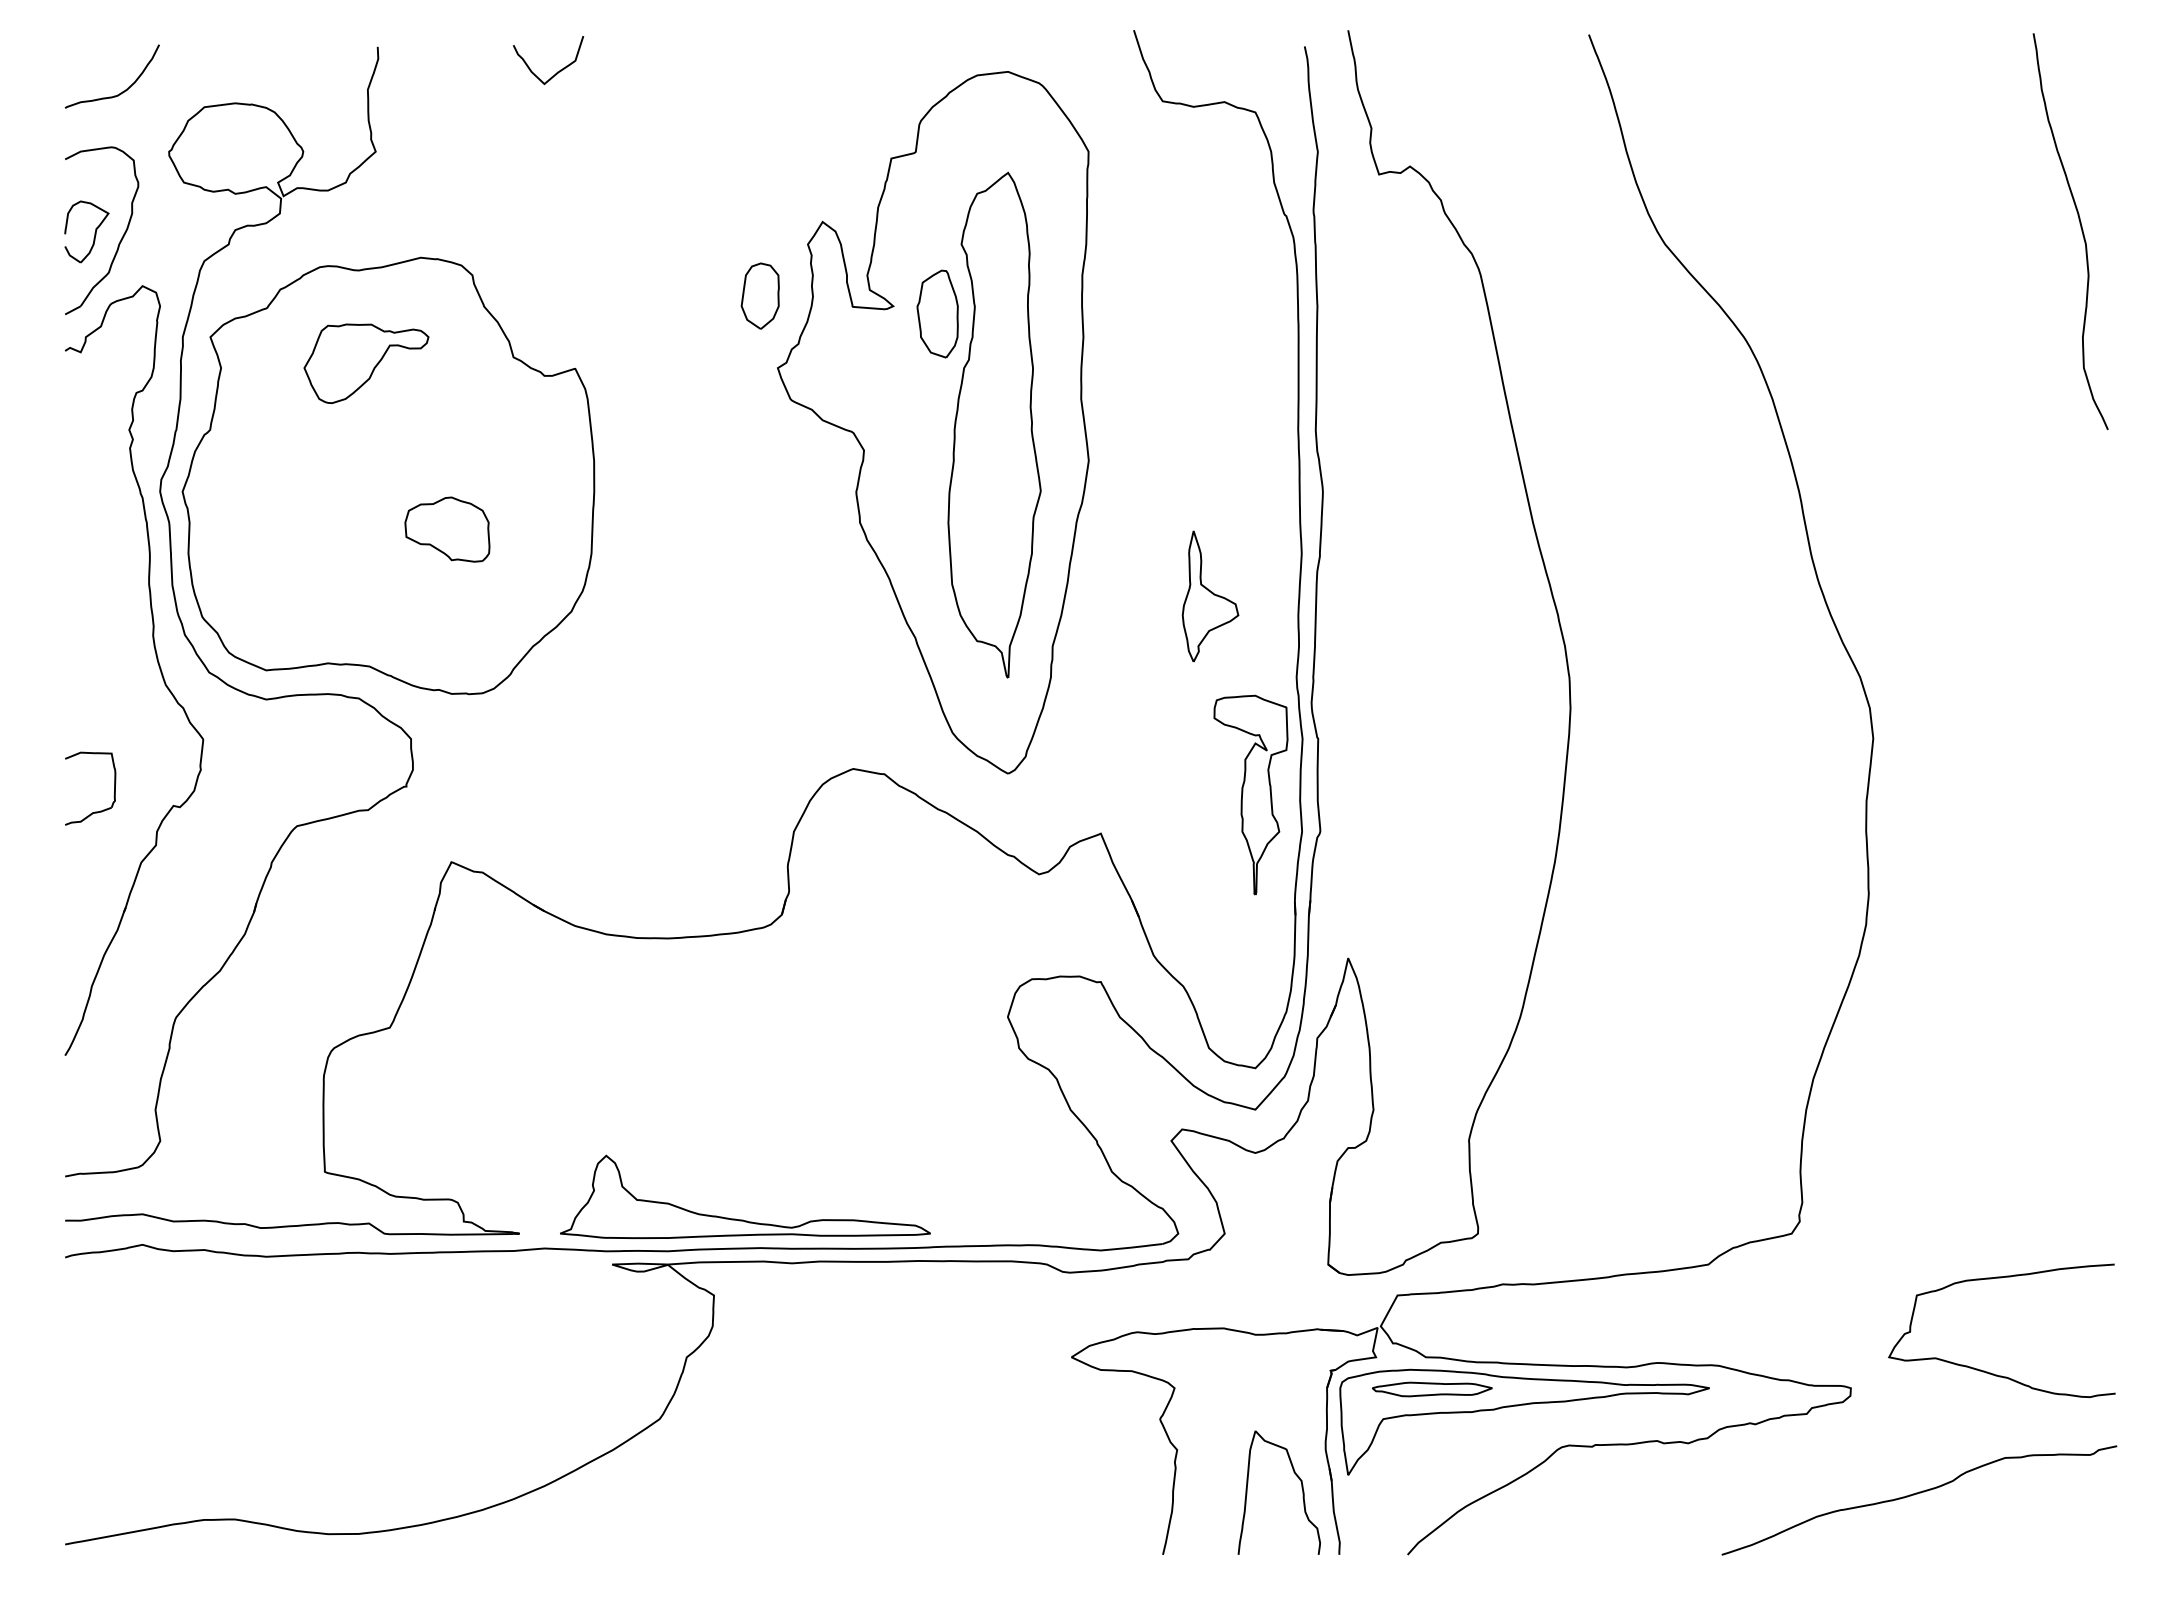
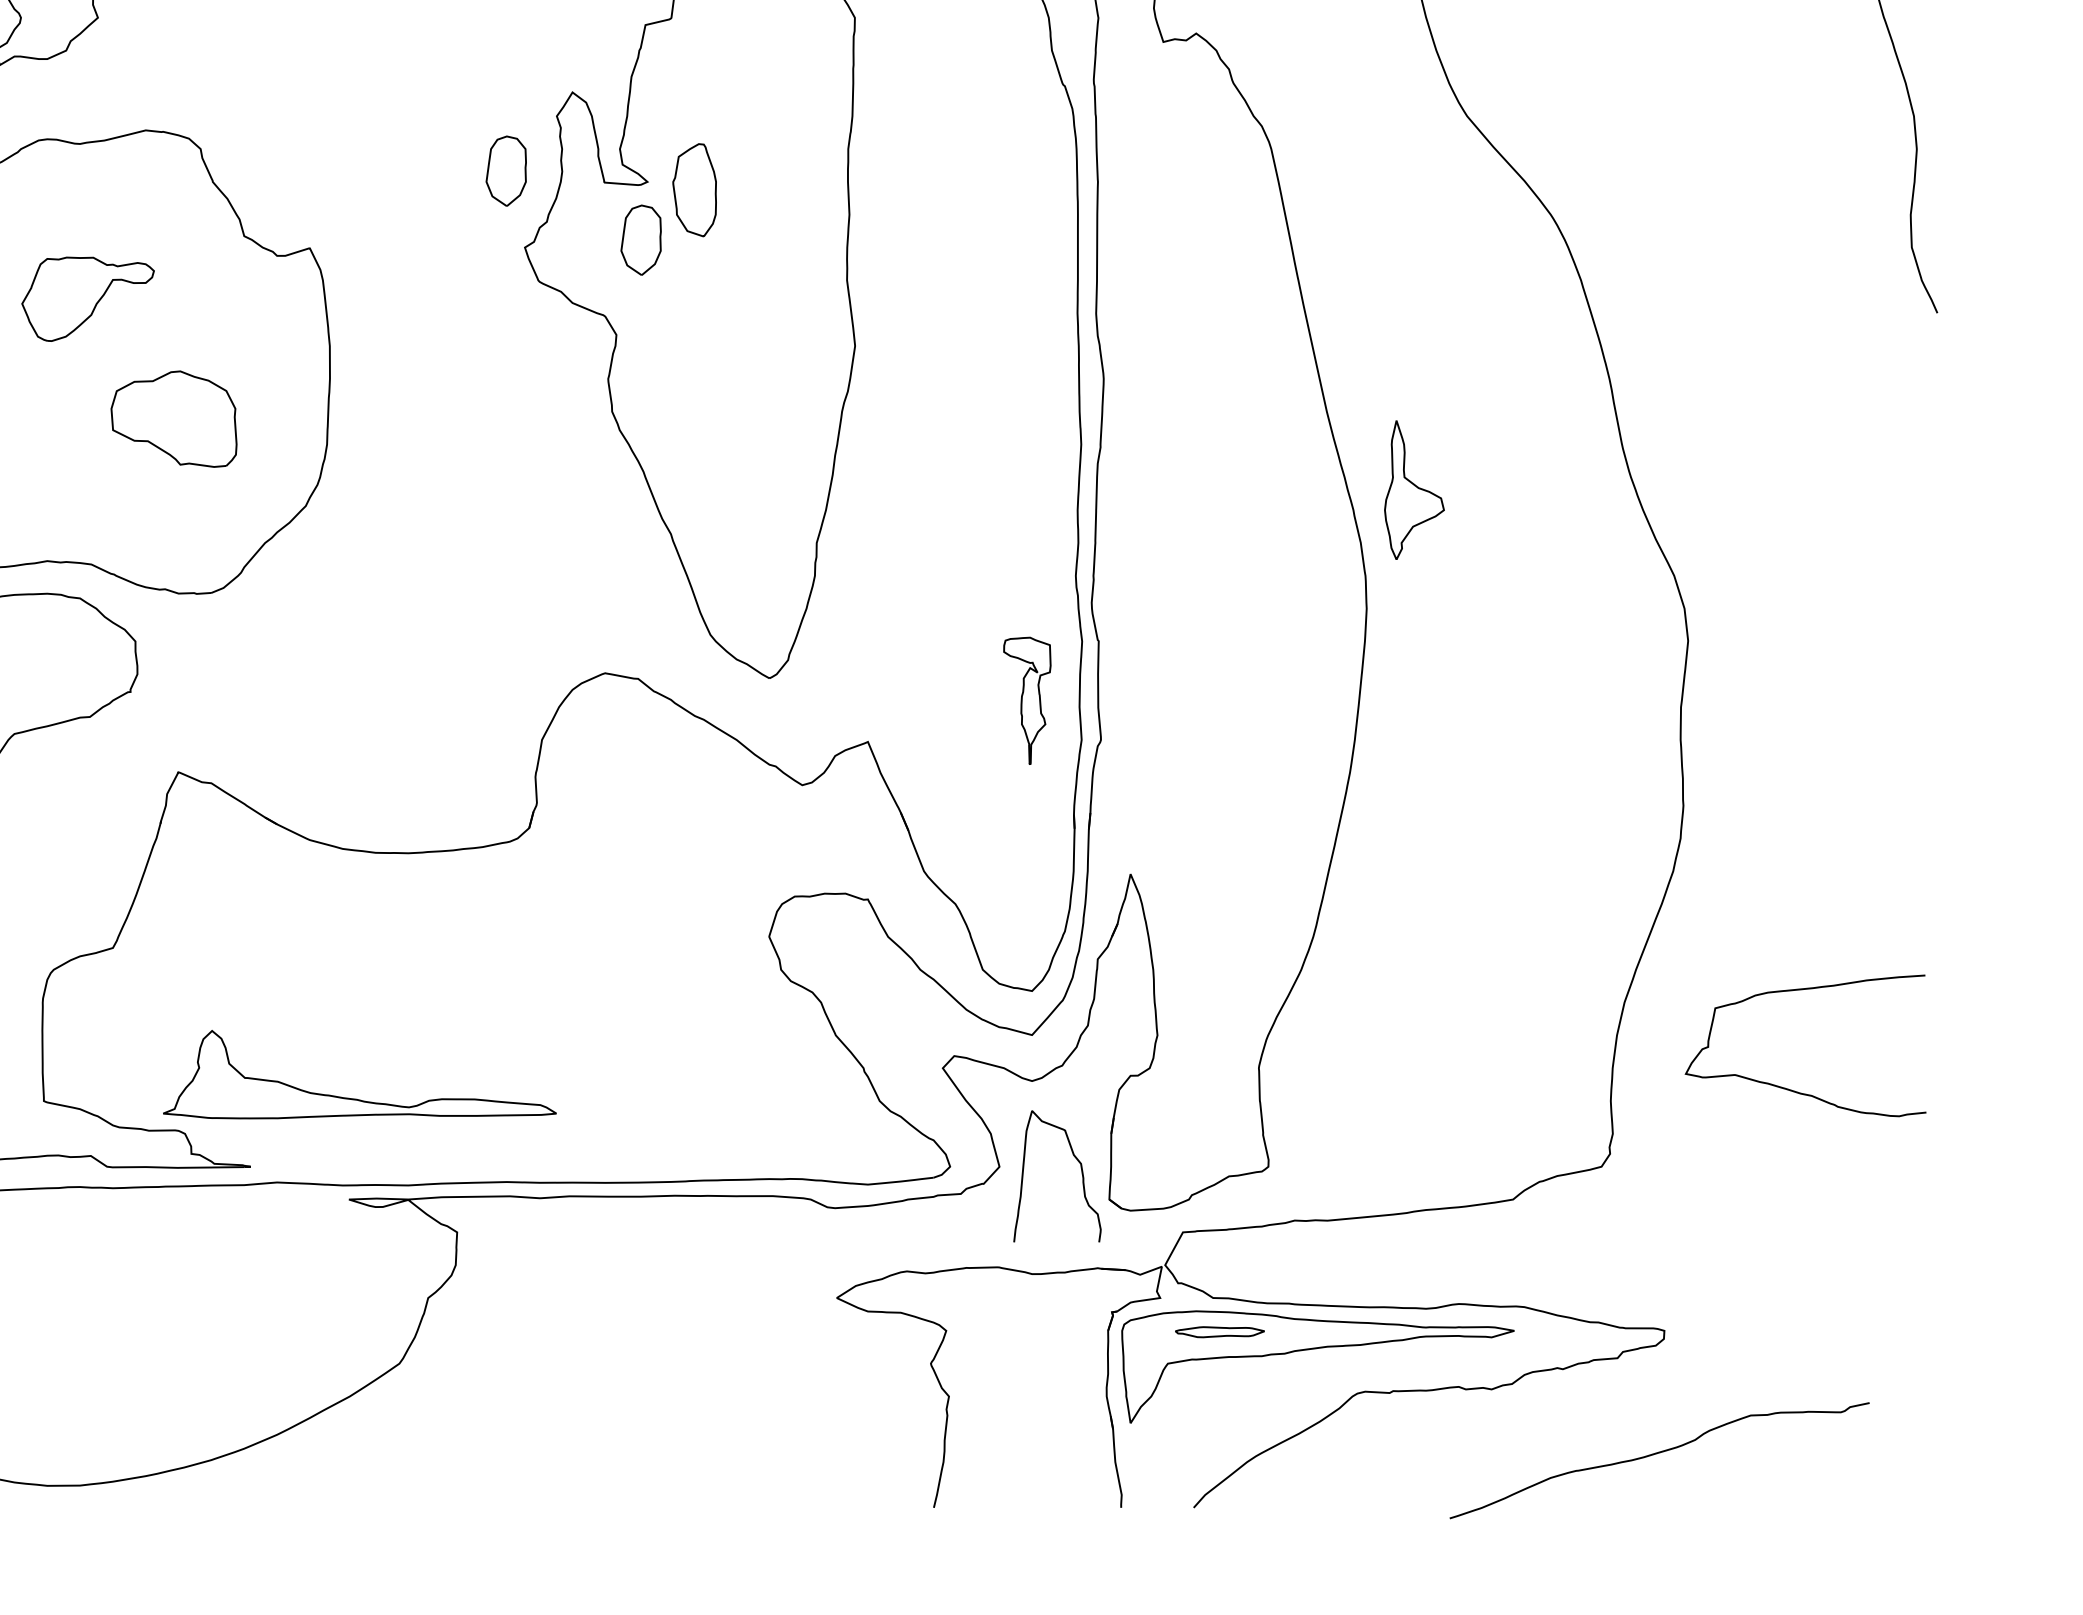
part: (886, 360) -> (640, 239), added
part: (366, 363) -> (88, 298), moved
part: (994, 424) -> (754, 307), removed
part: (447, 529) -> (174, 418), size x1.4
part: (1210, 596) -> (1414, 490), moved
part: (1250, 794) -> (1026, 700), size x0.6
part: (743, 1219) -> (357, 1098), moved
curve: (1987, 1371) -> (1790, 1089), moved
part: (1432, 1389) -> (1220, 1332), size x0.7
curve: (1301, 1488) -> (1081, 1171), moved
curve: (1917, 1494) -> (1657, 1454), moved

